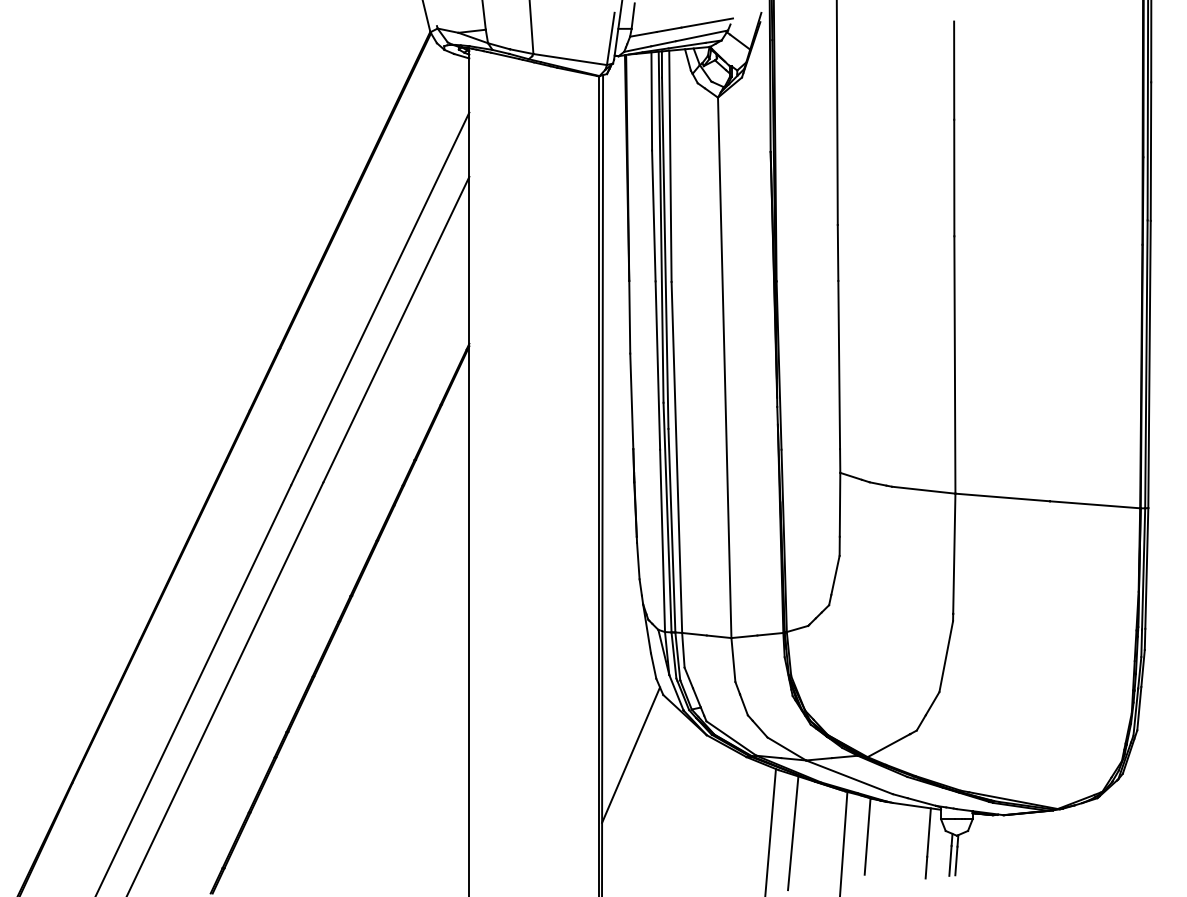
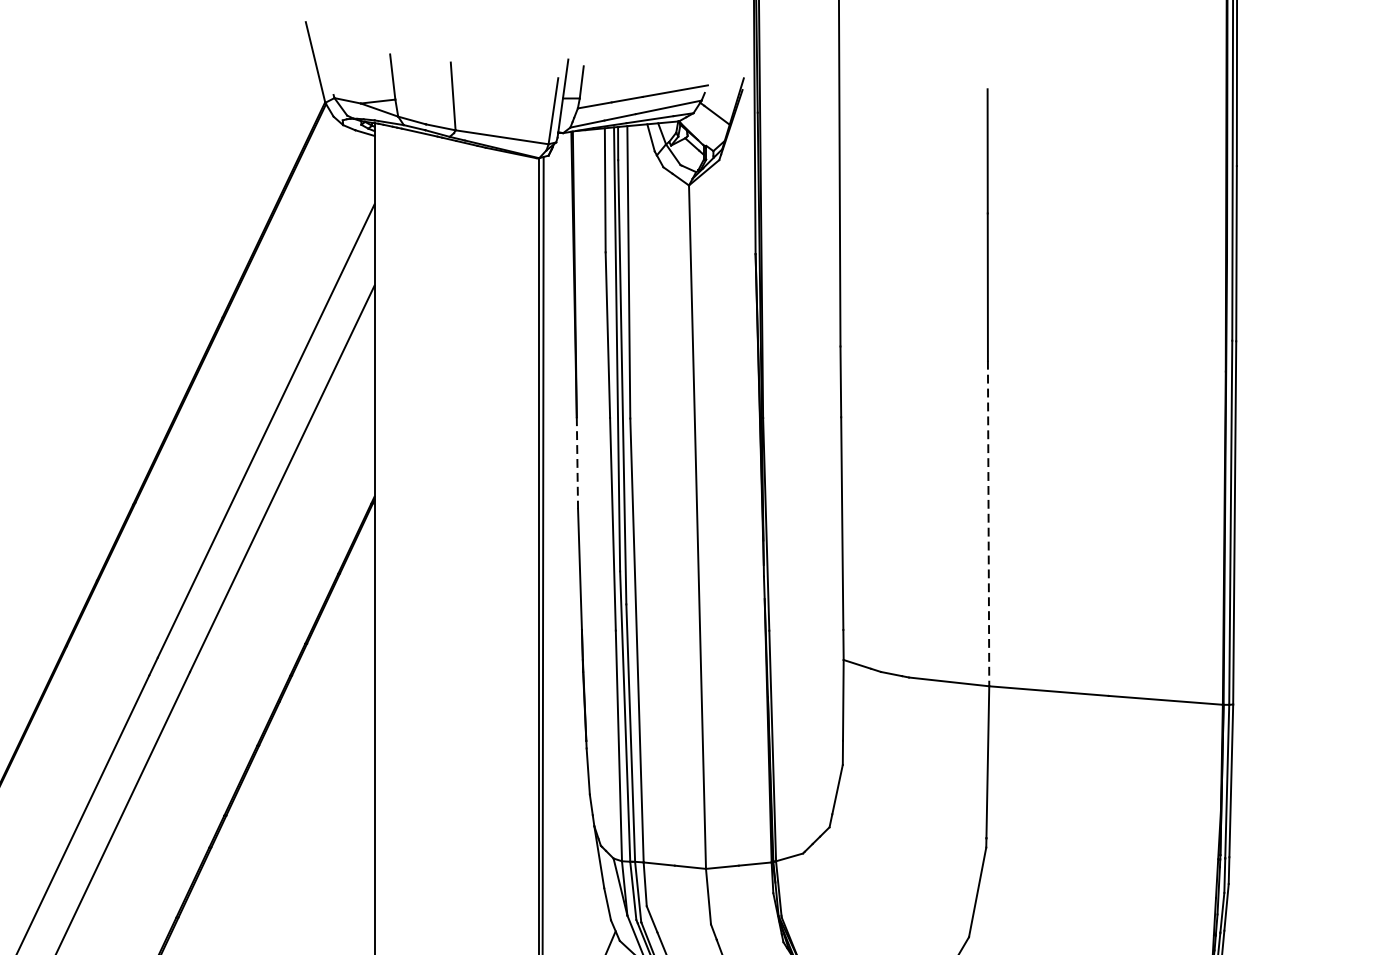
line: (629, 317) -> (577, 463), solid -> dashed
line: (954, 364) -> (988, 522), solid -> dashed

